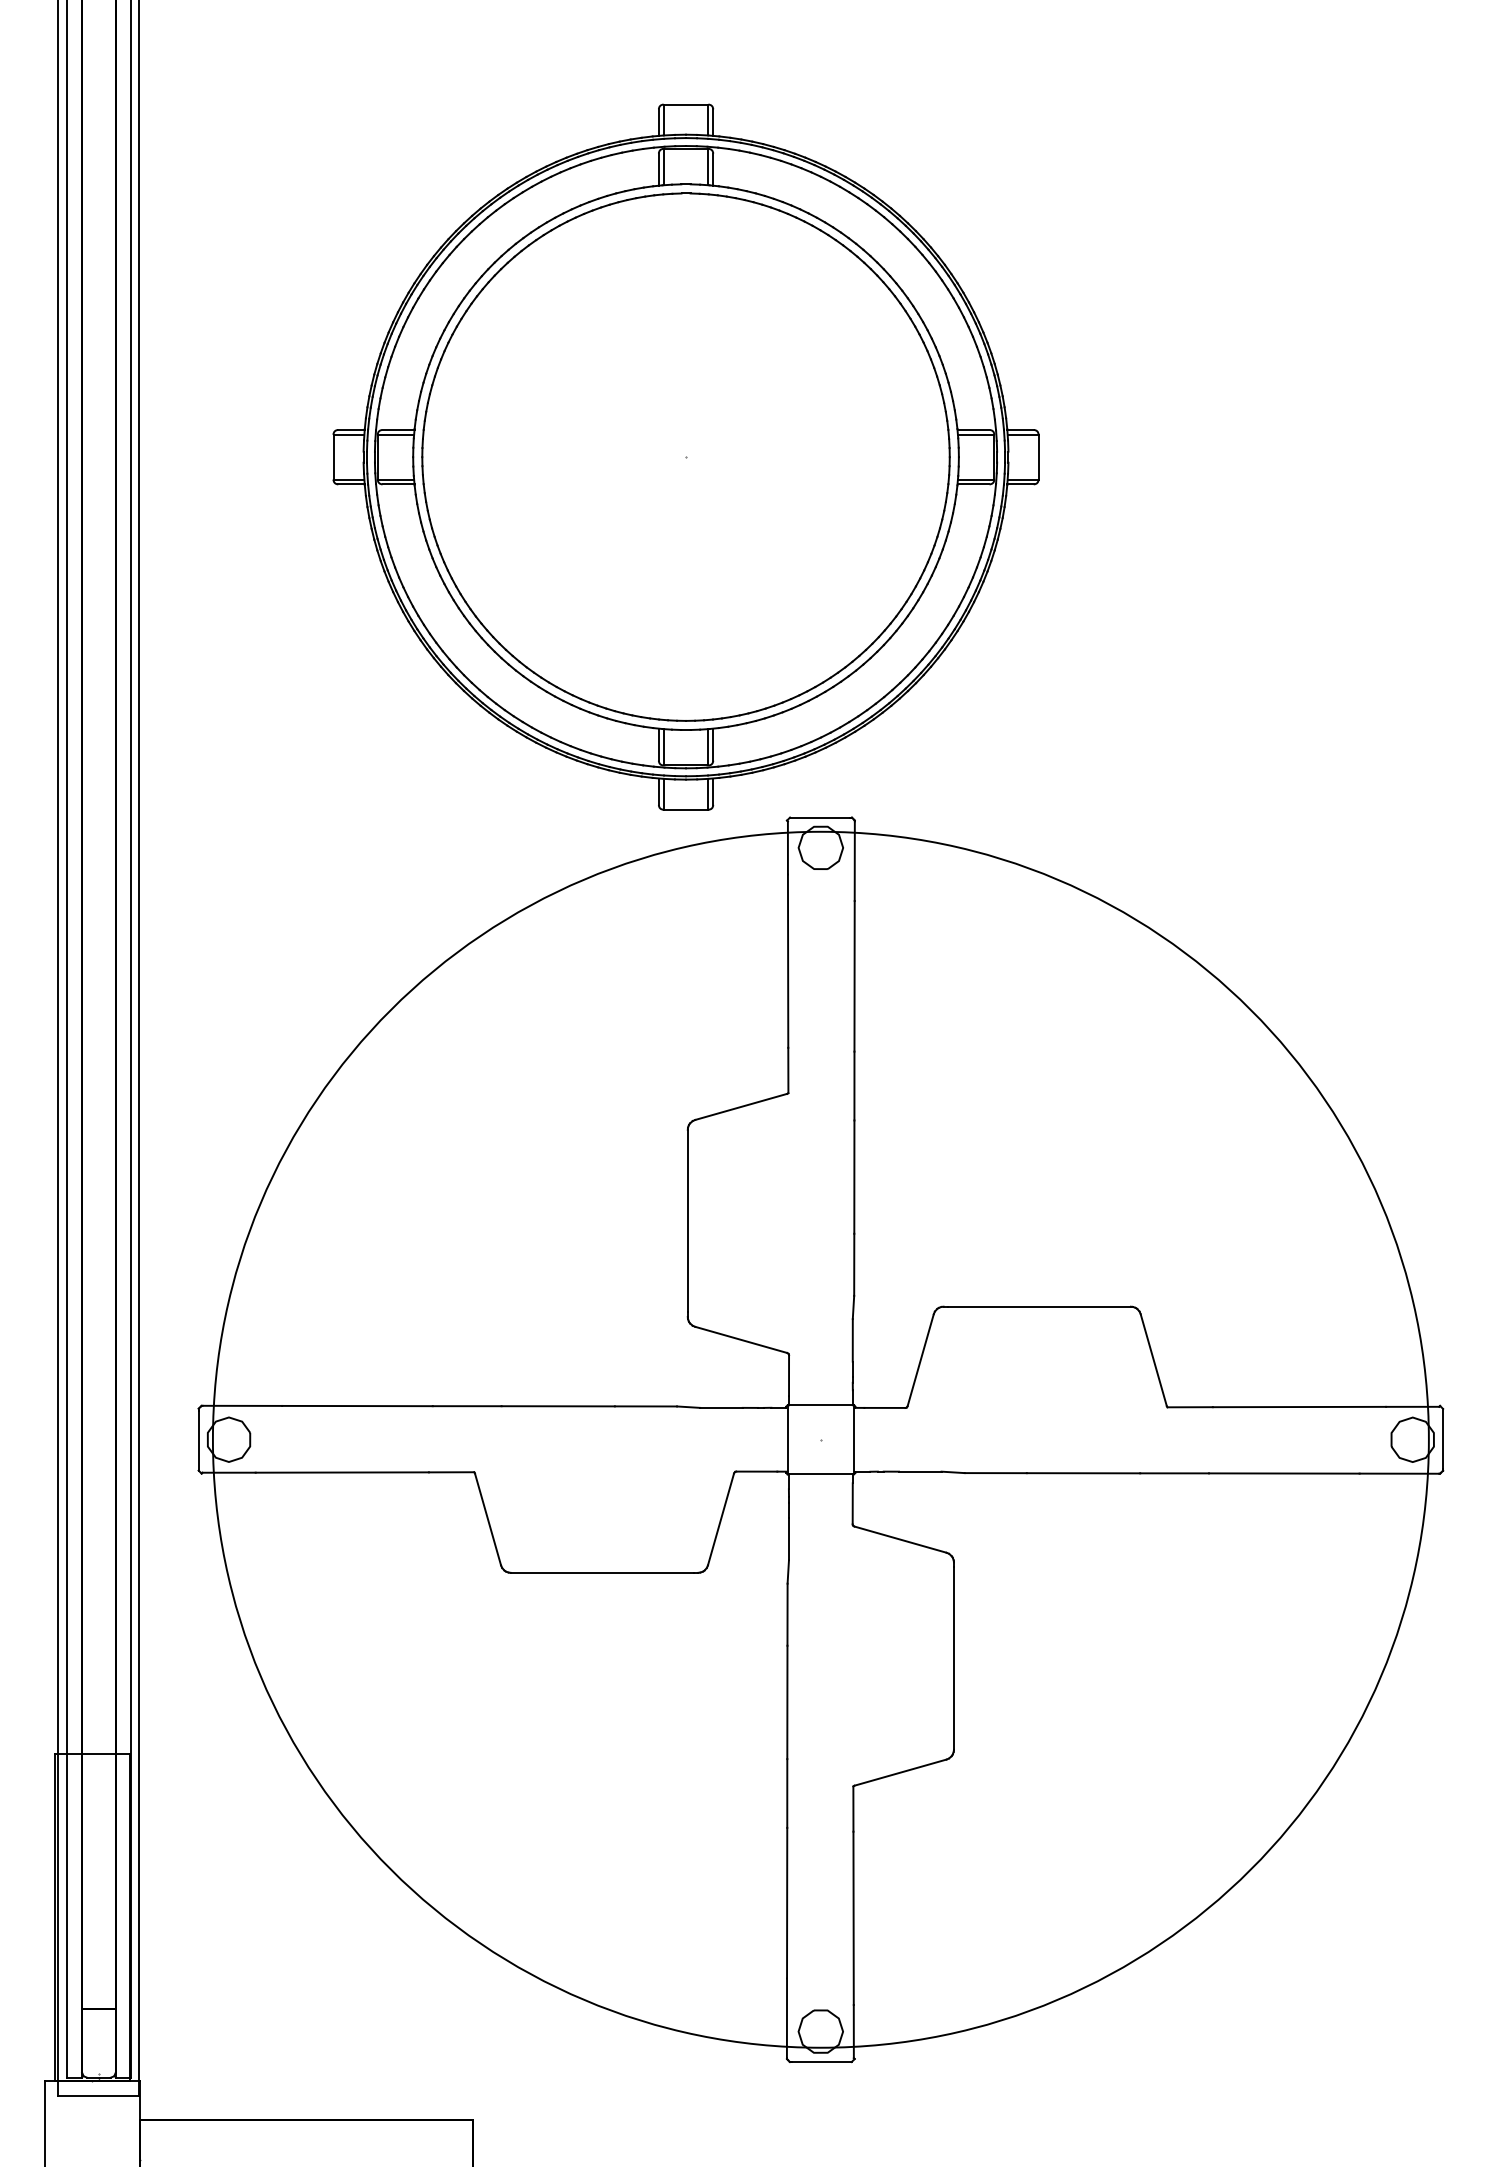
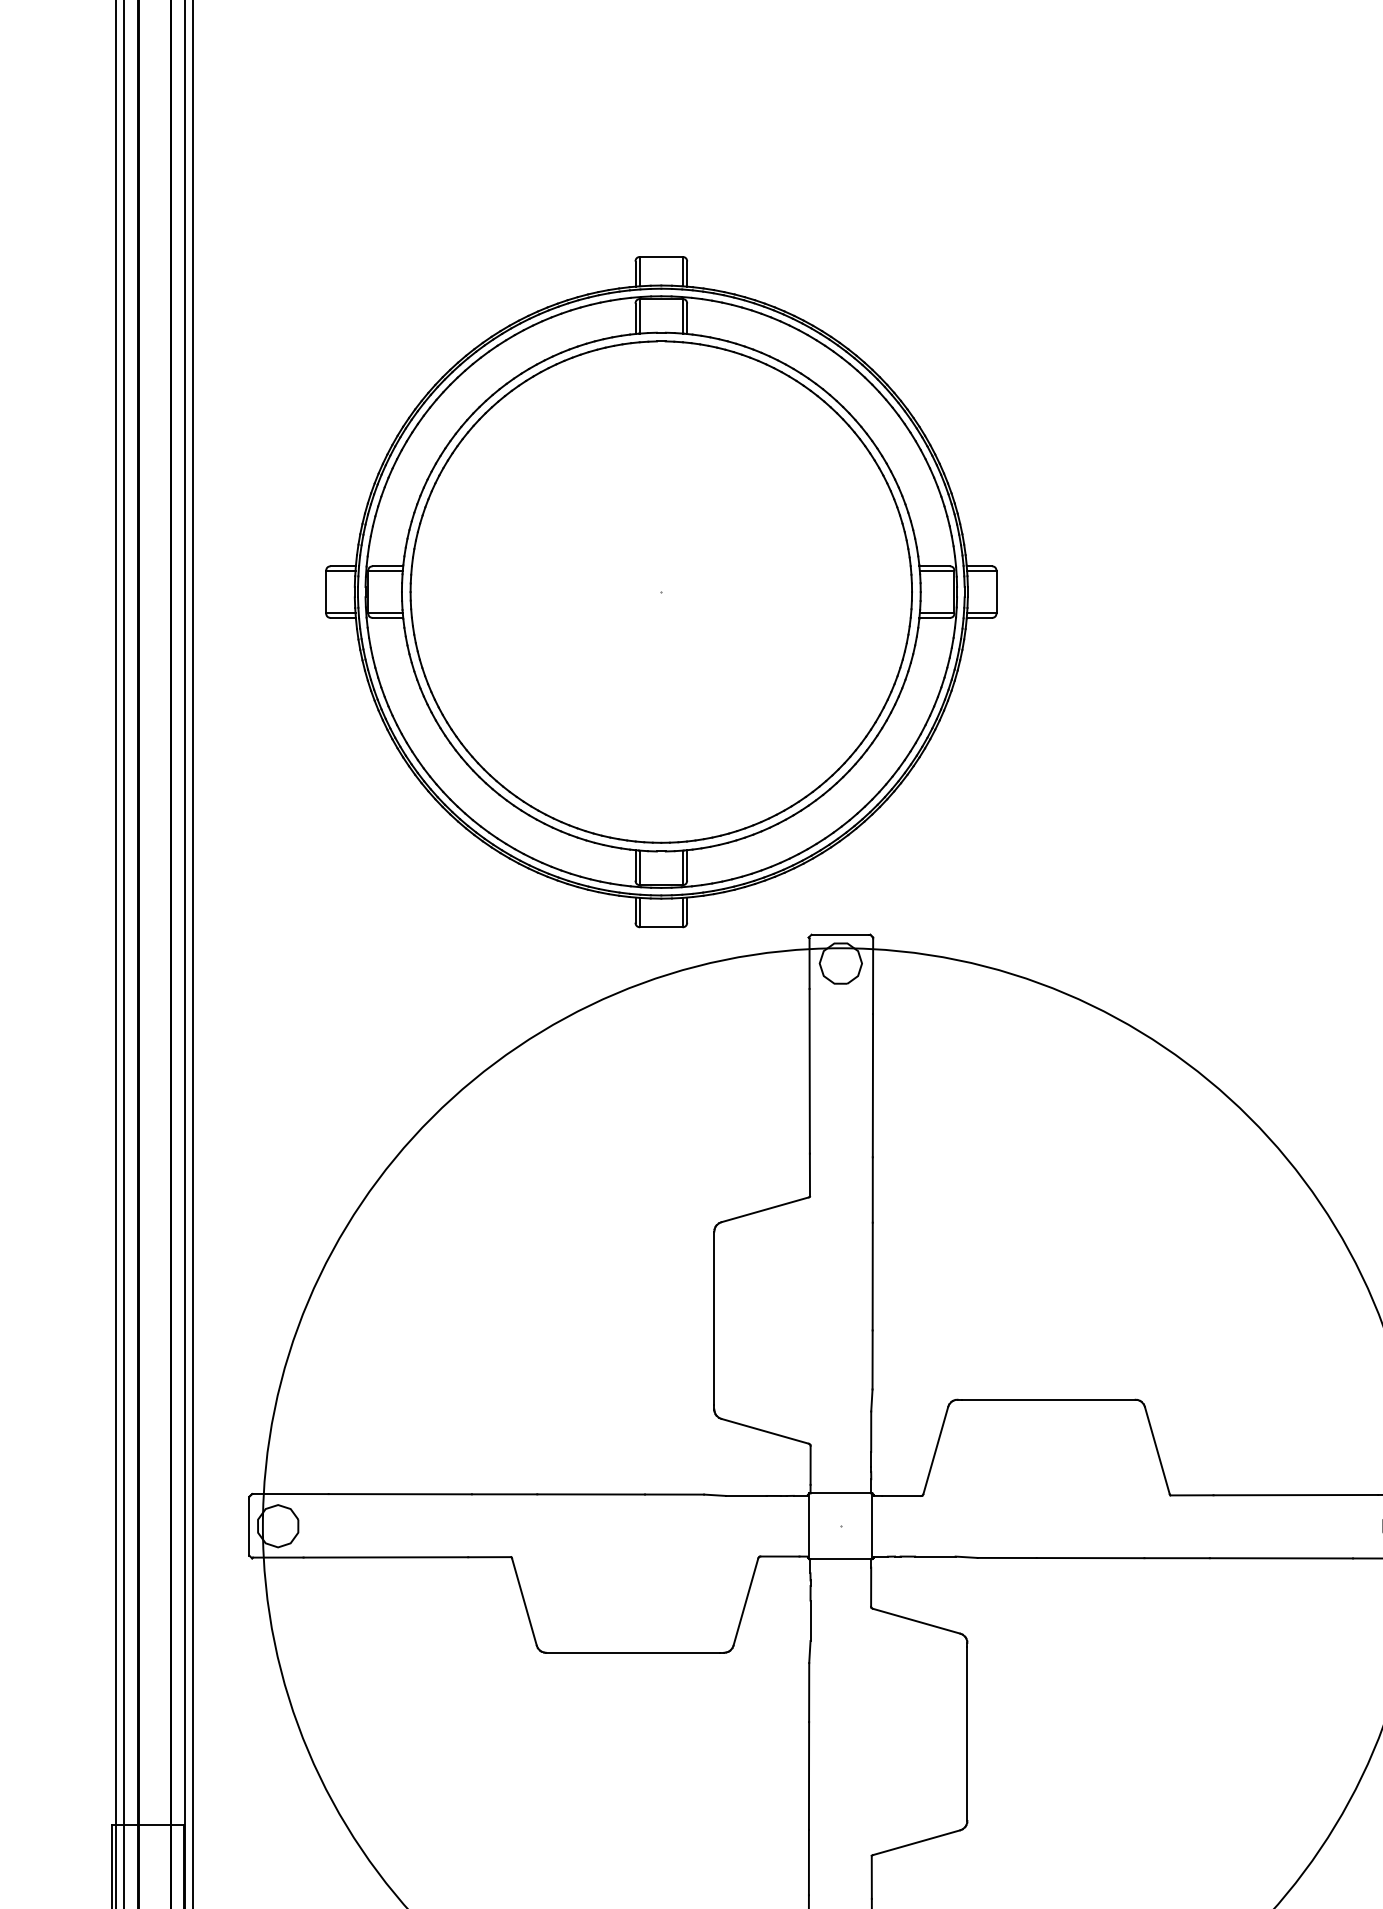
part: (685, 456) -> (660, 591), moved

